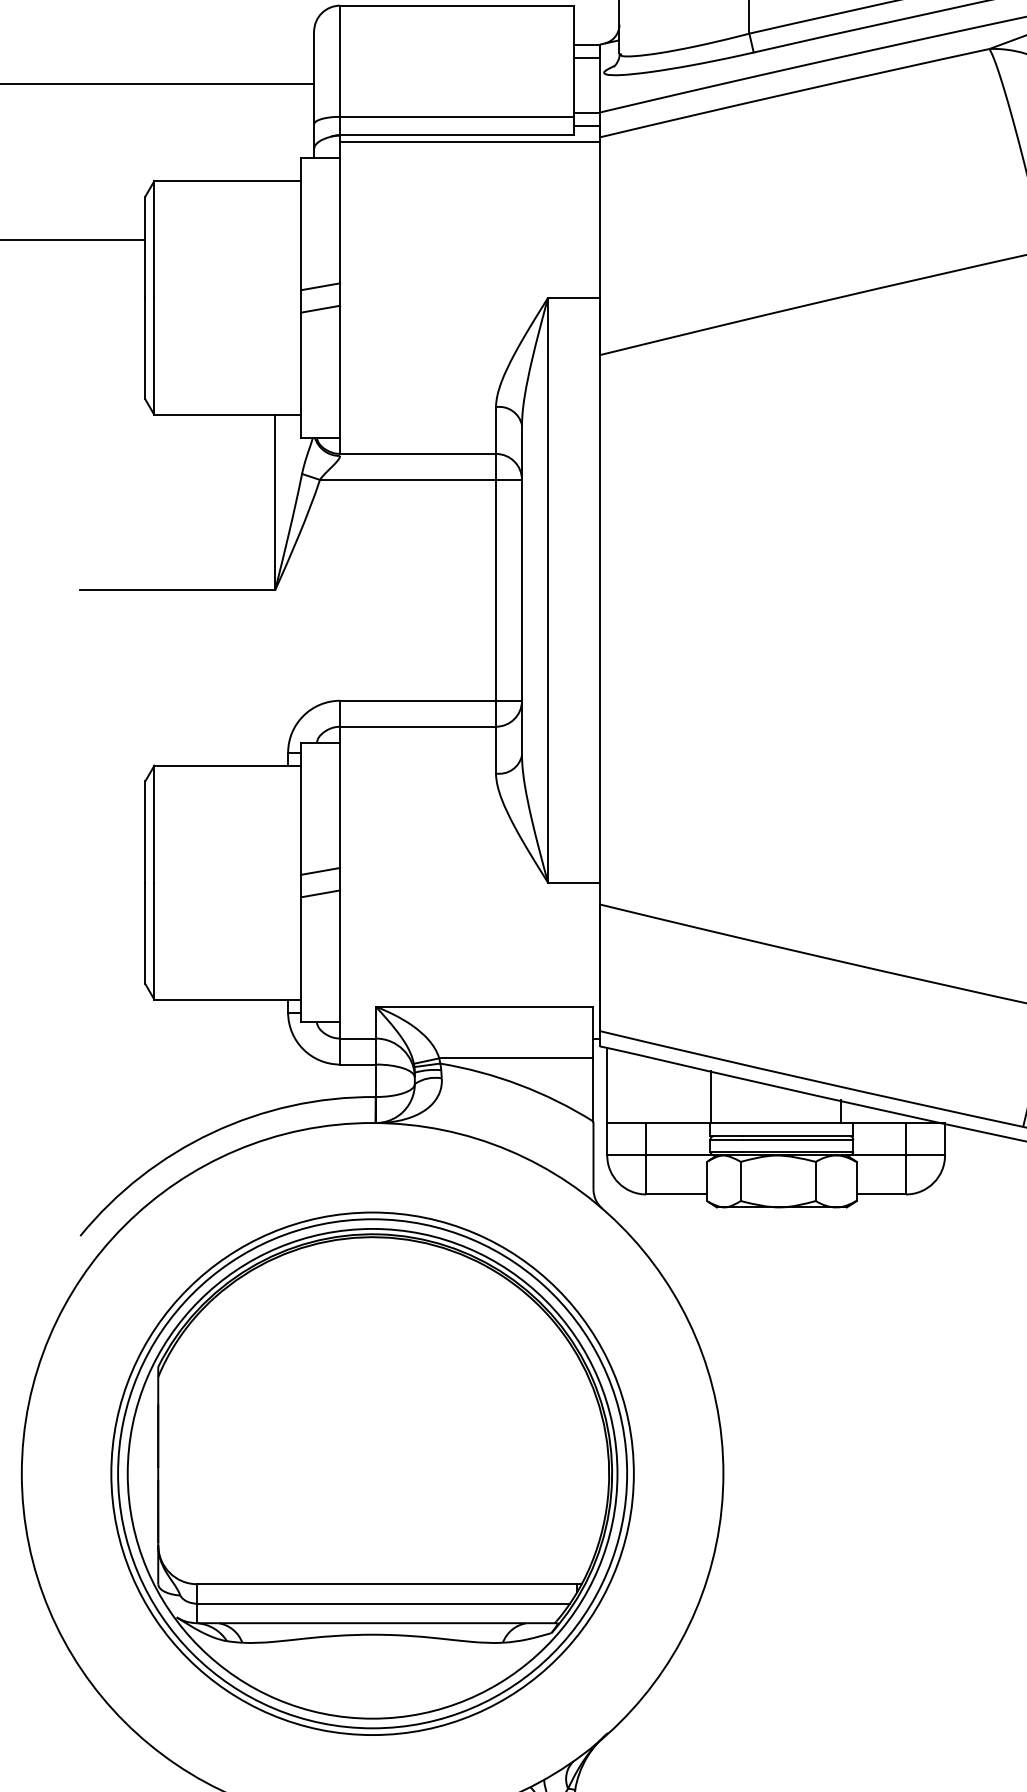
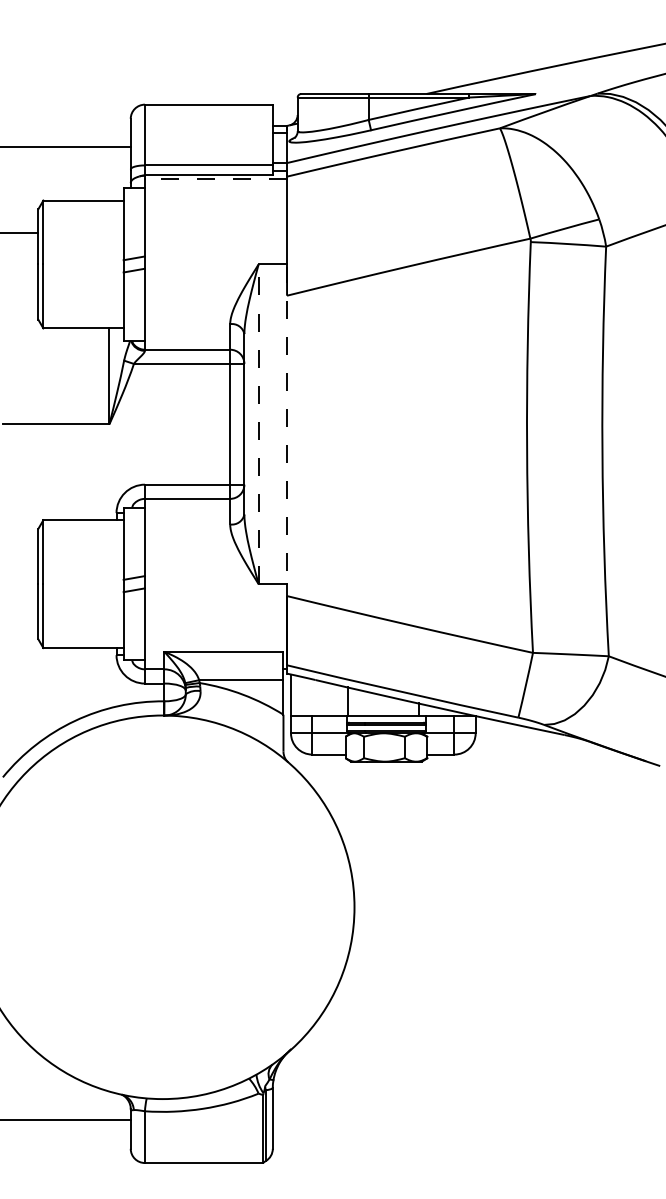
line: (469, 142) -> (215, 179), solid -> dashed
line: (547, 590) -> (258, 424), solid -> dashed
line: (600, 590) -> (287, 424), solid -> dashed
part: (372, 1472) -> (162, 906), removed

